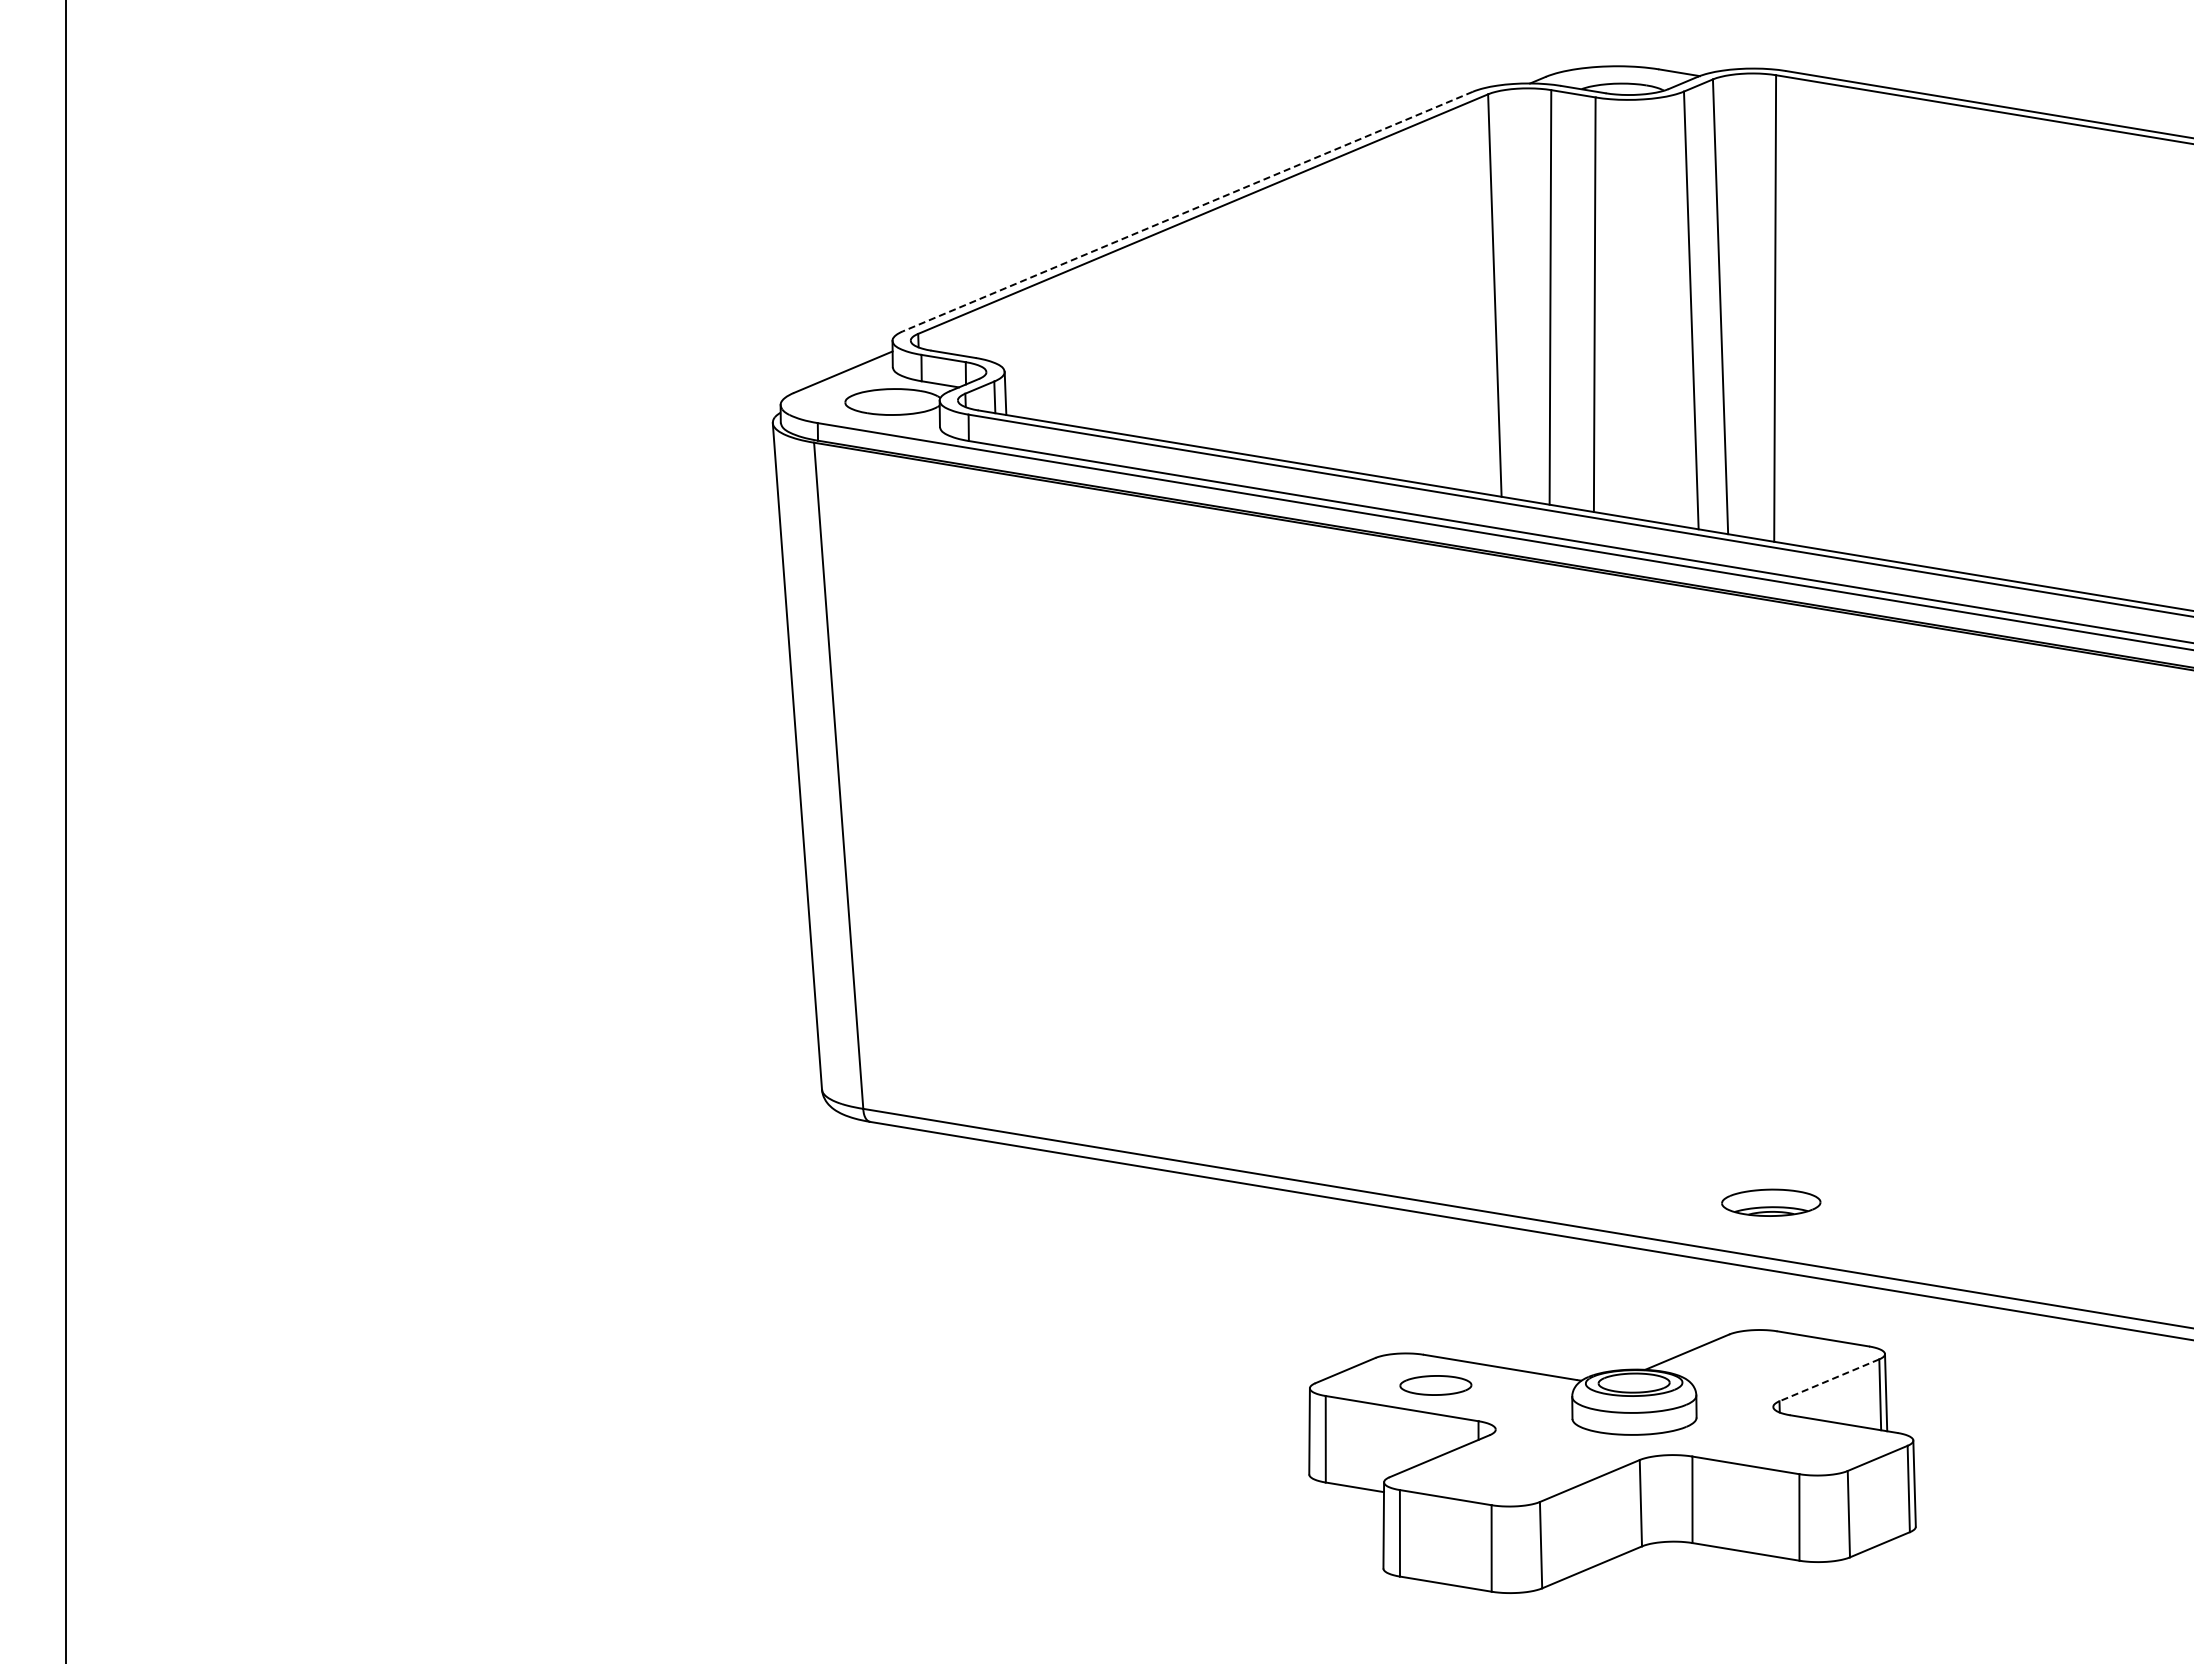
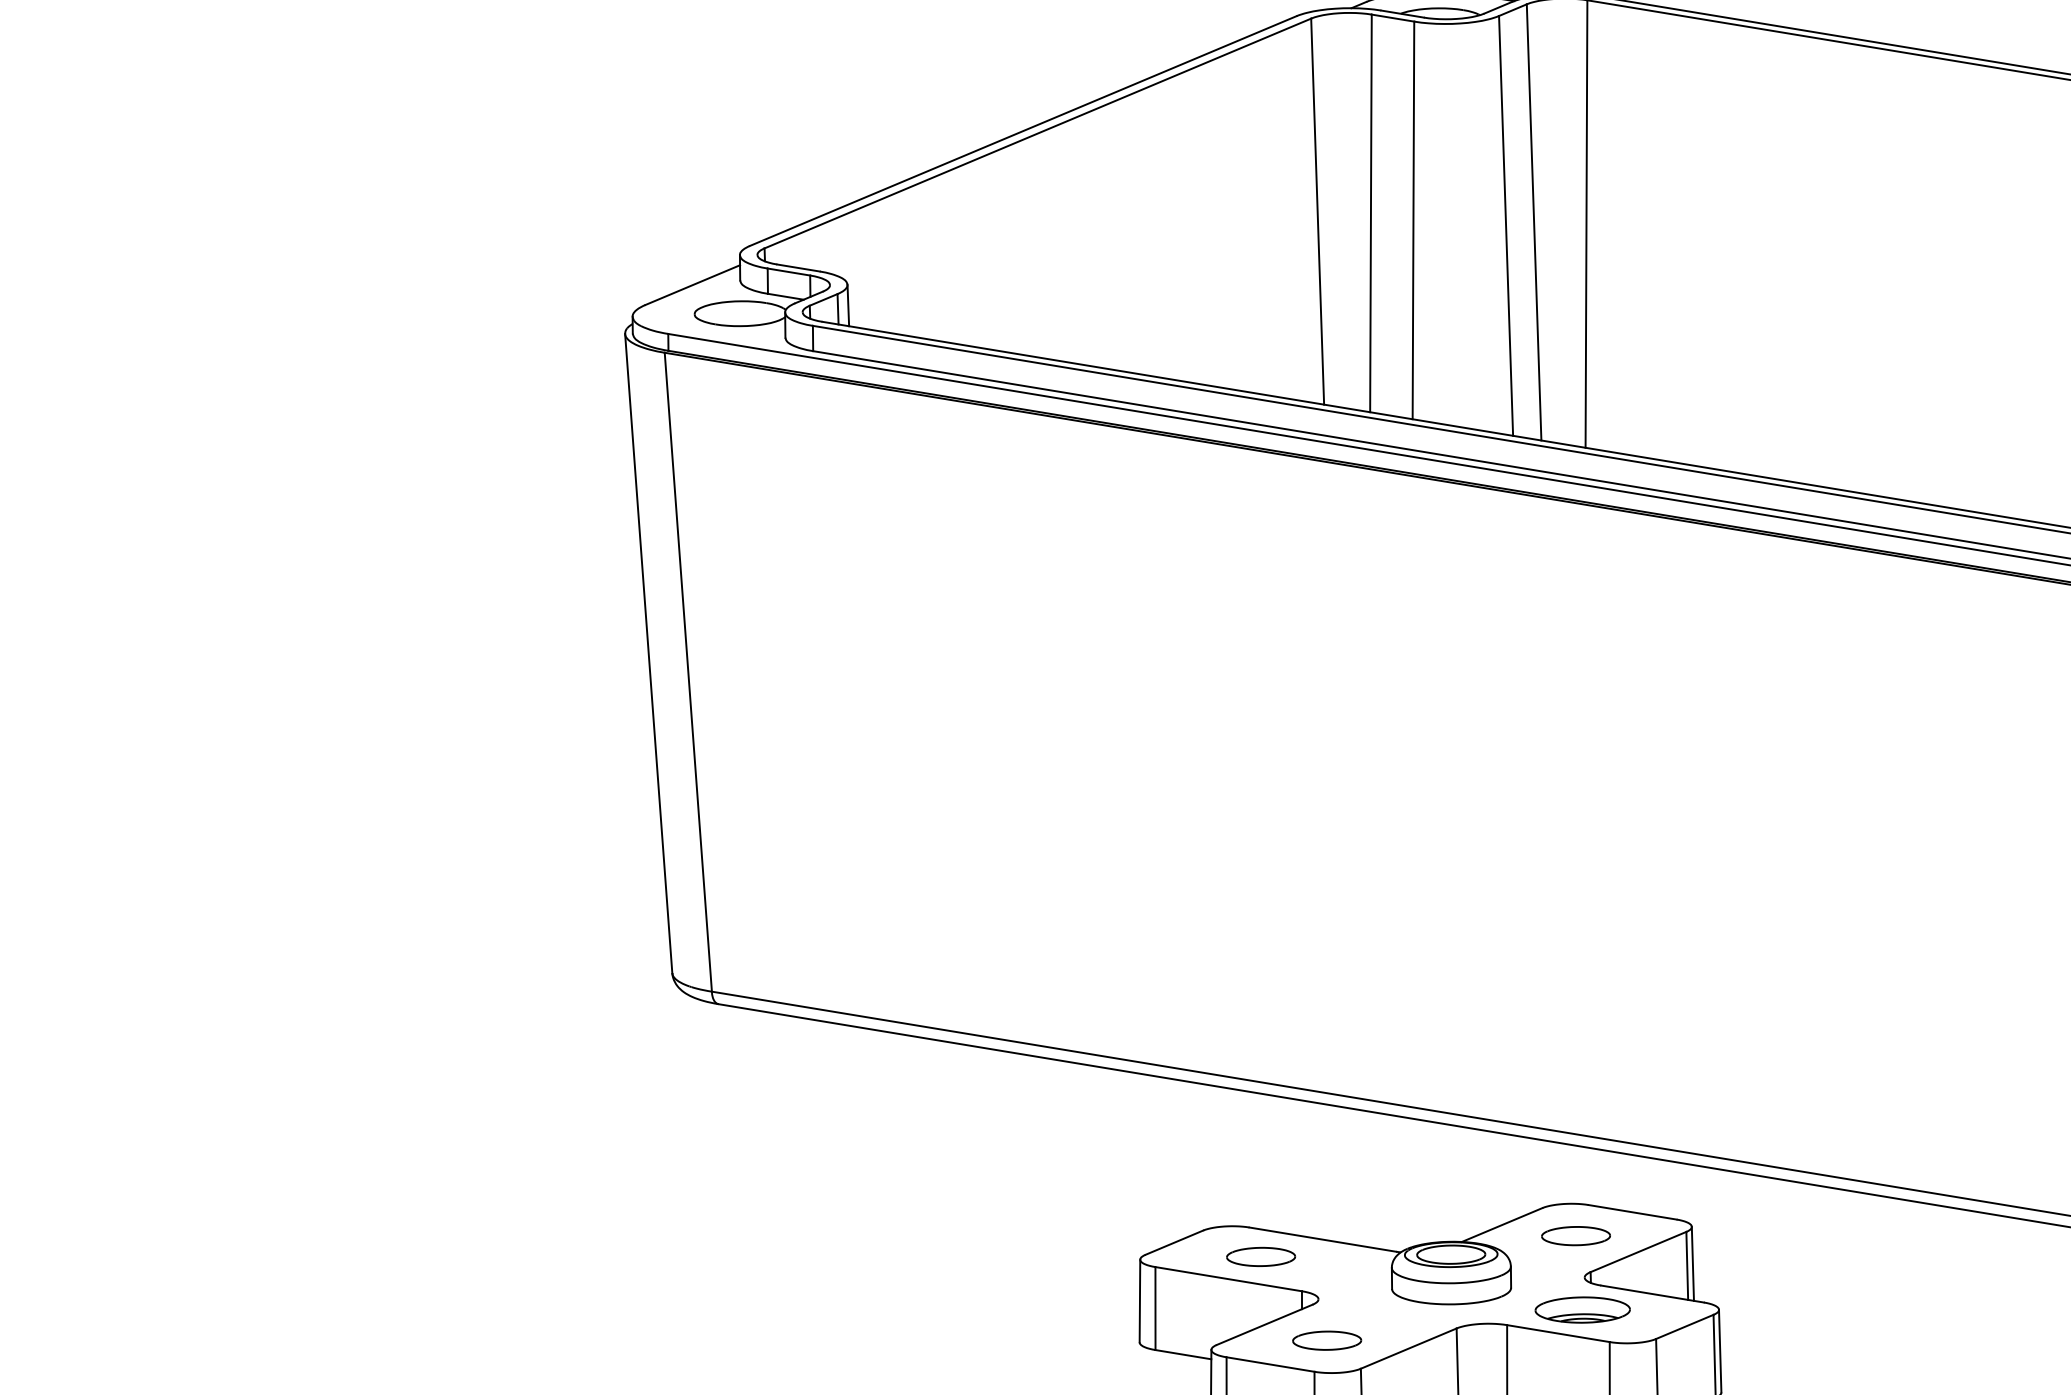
line: (1187, 211) -> (1022, 131), dashed -> solid
part: (1771, 1202) -> (1582, 1309), moved
part: (1763, 1363) -> (1575, 1235), added
line: (1828, 1380) -> (1637, 1252), dashed -> solid
part: (1504, 1472) -> (1326, 1340), added

